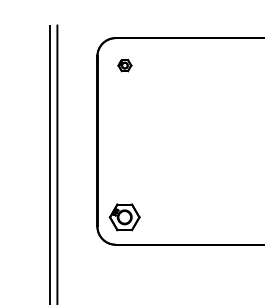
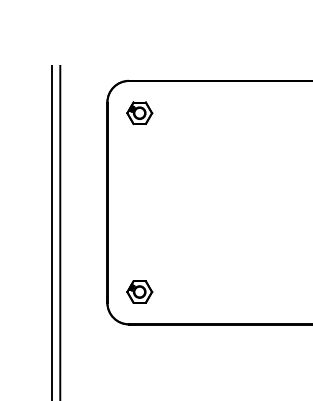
part: (124, 65) -> (139, 113), size x1.67
part: (124, 216) -> (139, 291), size x0.71

